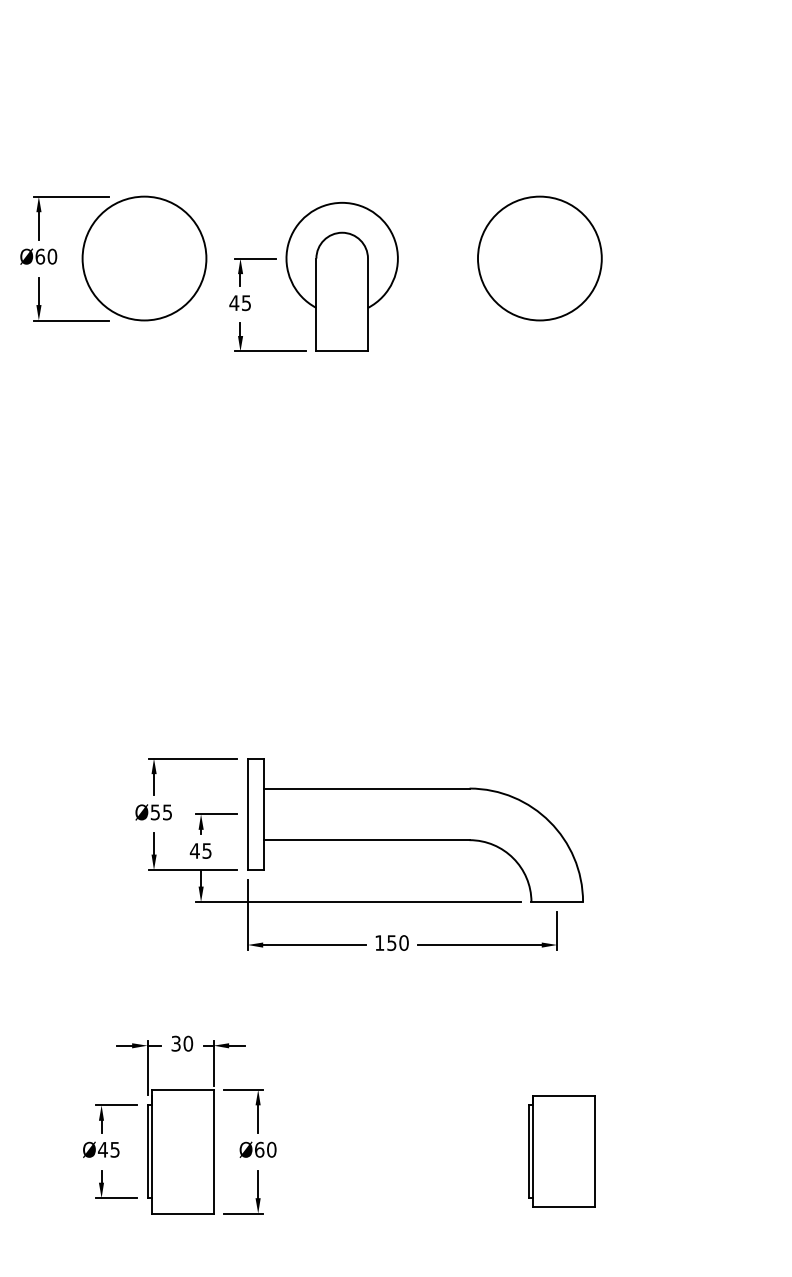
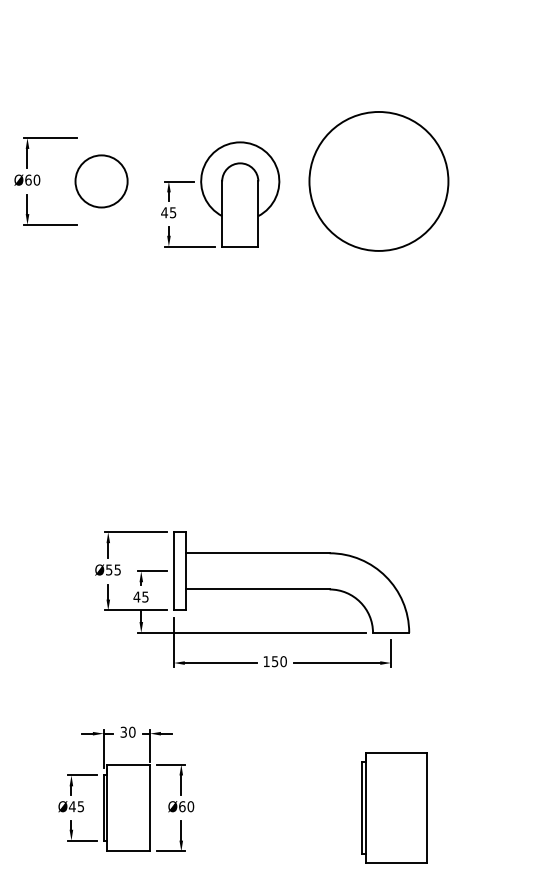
circle: (144, 258) -> (101, 181), size x0.6
circle: (539, 258) -> (378, 181), size x1.6
part: (561, 1151) -> (394, 807), size x1.4

